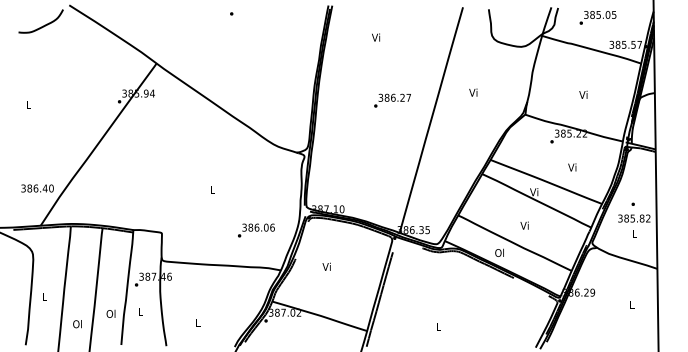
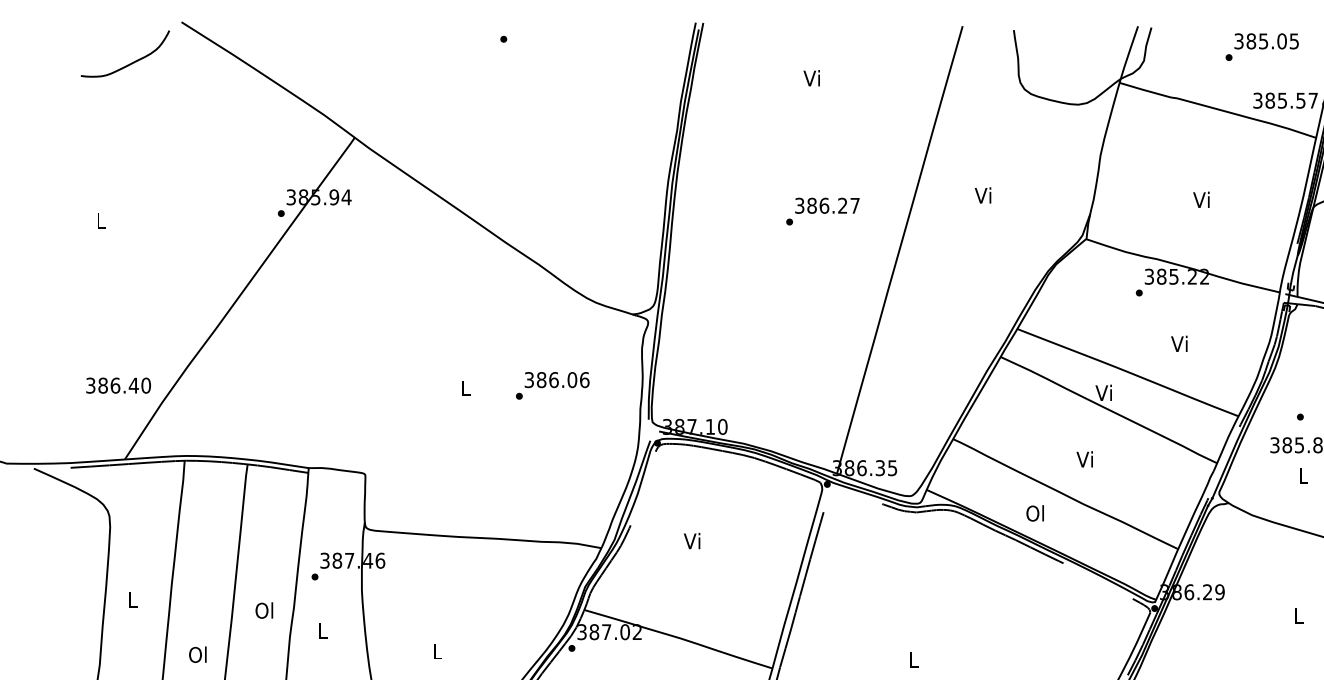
text: (597, 17) -> (1261, 46), moved
text: (376, 37) -> (812, 78), moved
text: (256, 230) -> (552, 385), moved
text: (110, 313) -> (263, 609), moved

